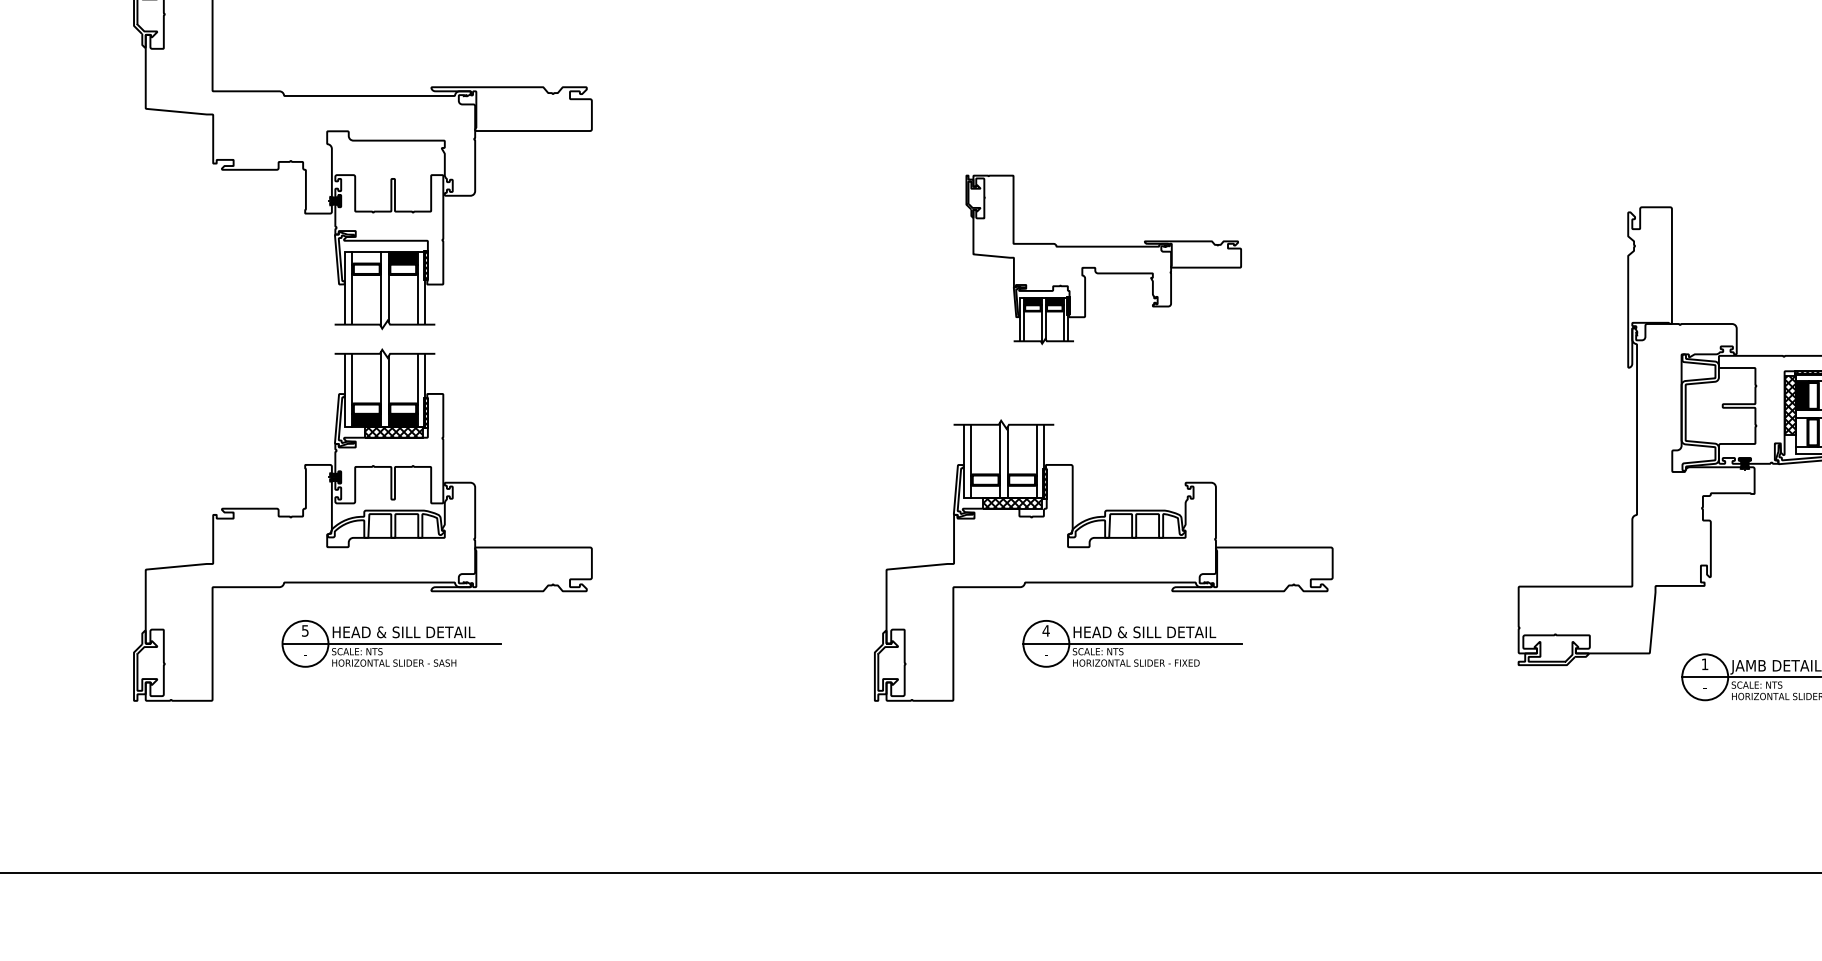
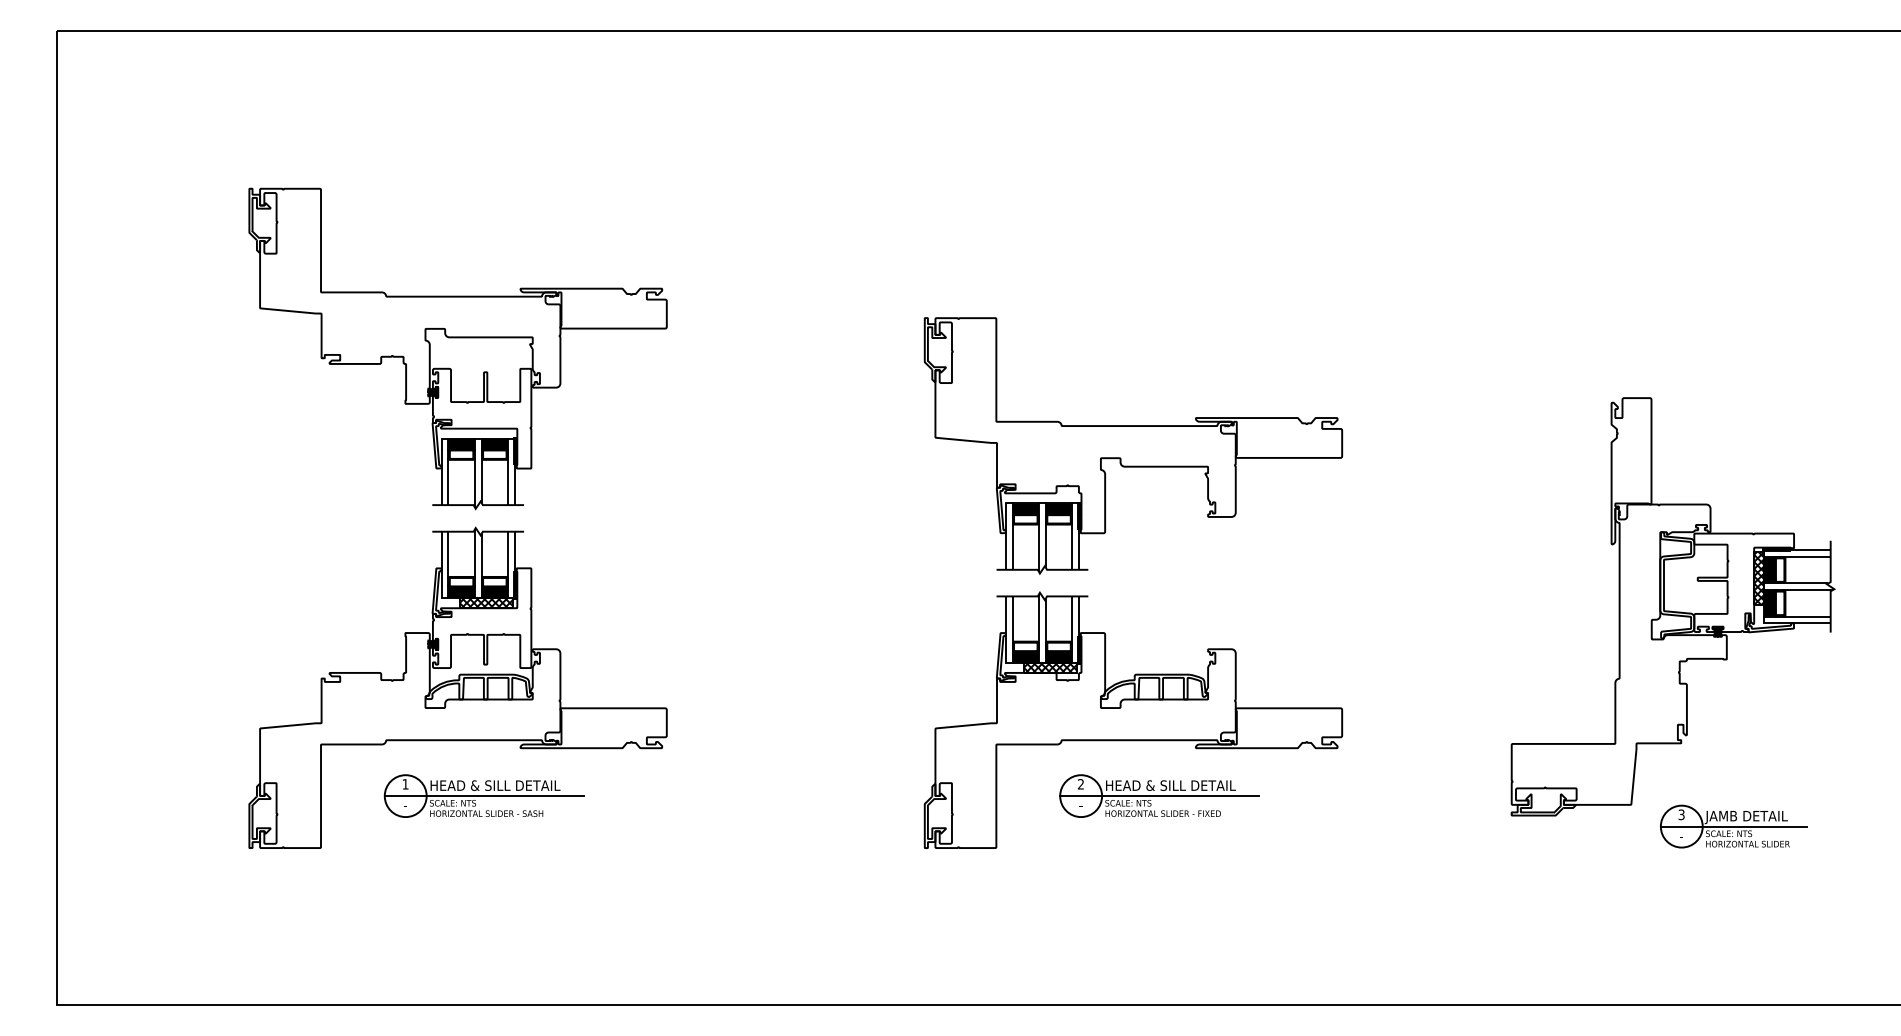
fill: (366, 258) -> (461, 444), added
part: (1103, 259) -> (1133, 445), size x1.67
fill: (1801, 432) -> (1769, 603), added
fill: (985, 490) -> (1025, 656), added
fill: (1021, 490) -> (1058, 656), added
text: (305, 631) -> (405, 784), 5 -> 1
text: (1045, 631) -> (1080, 784), 4 -> 2
text: (1704, 664) -> (1681, 814), 1 -> 3

